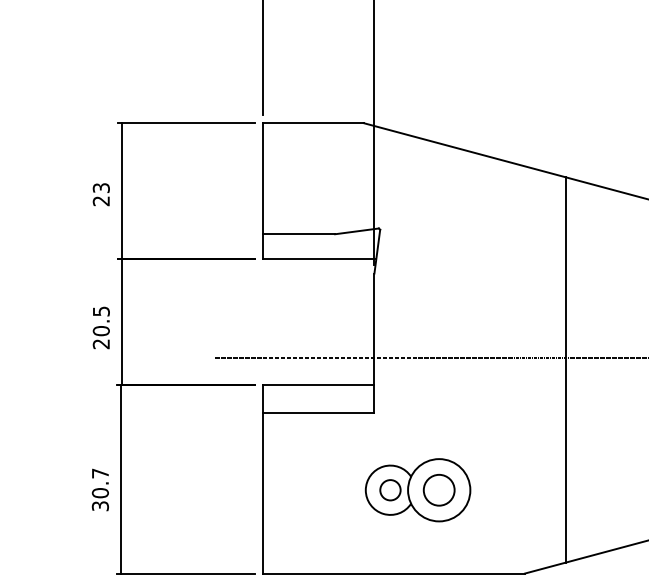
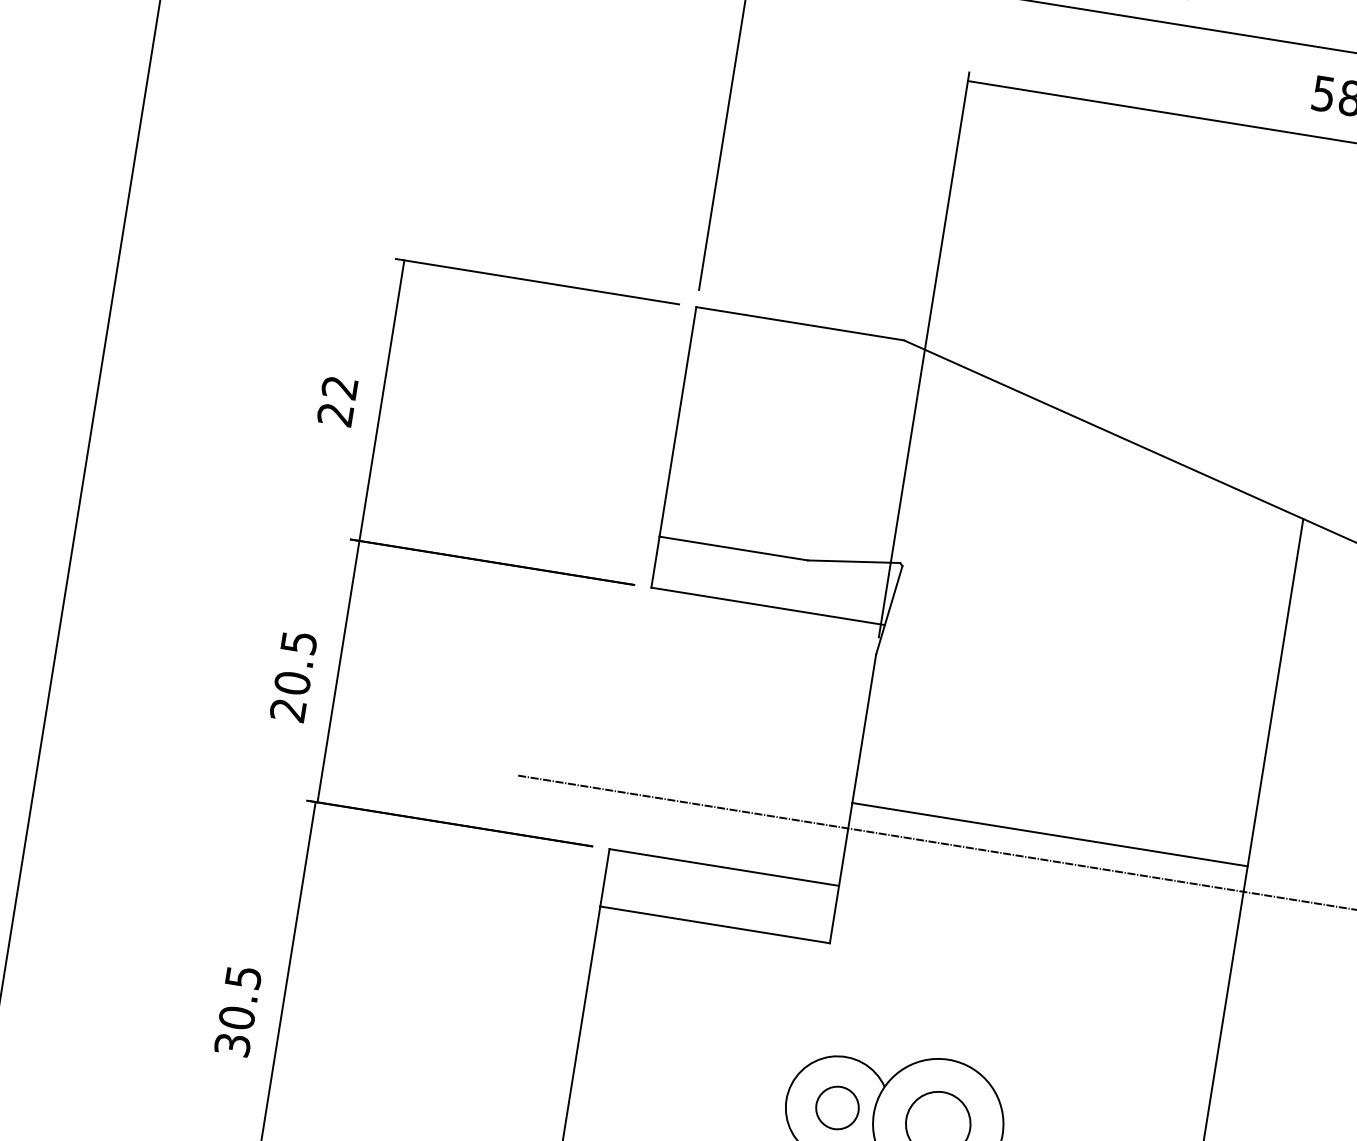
text: (101, 187) -> (340, 386), 23 -> 22
line: (469, 345) -> (1048, 834), added
text: (100, 473) -> (243, 977), 30.7 -> 30.5

